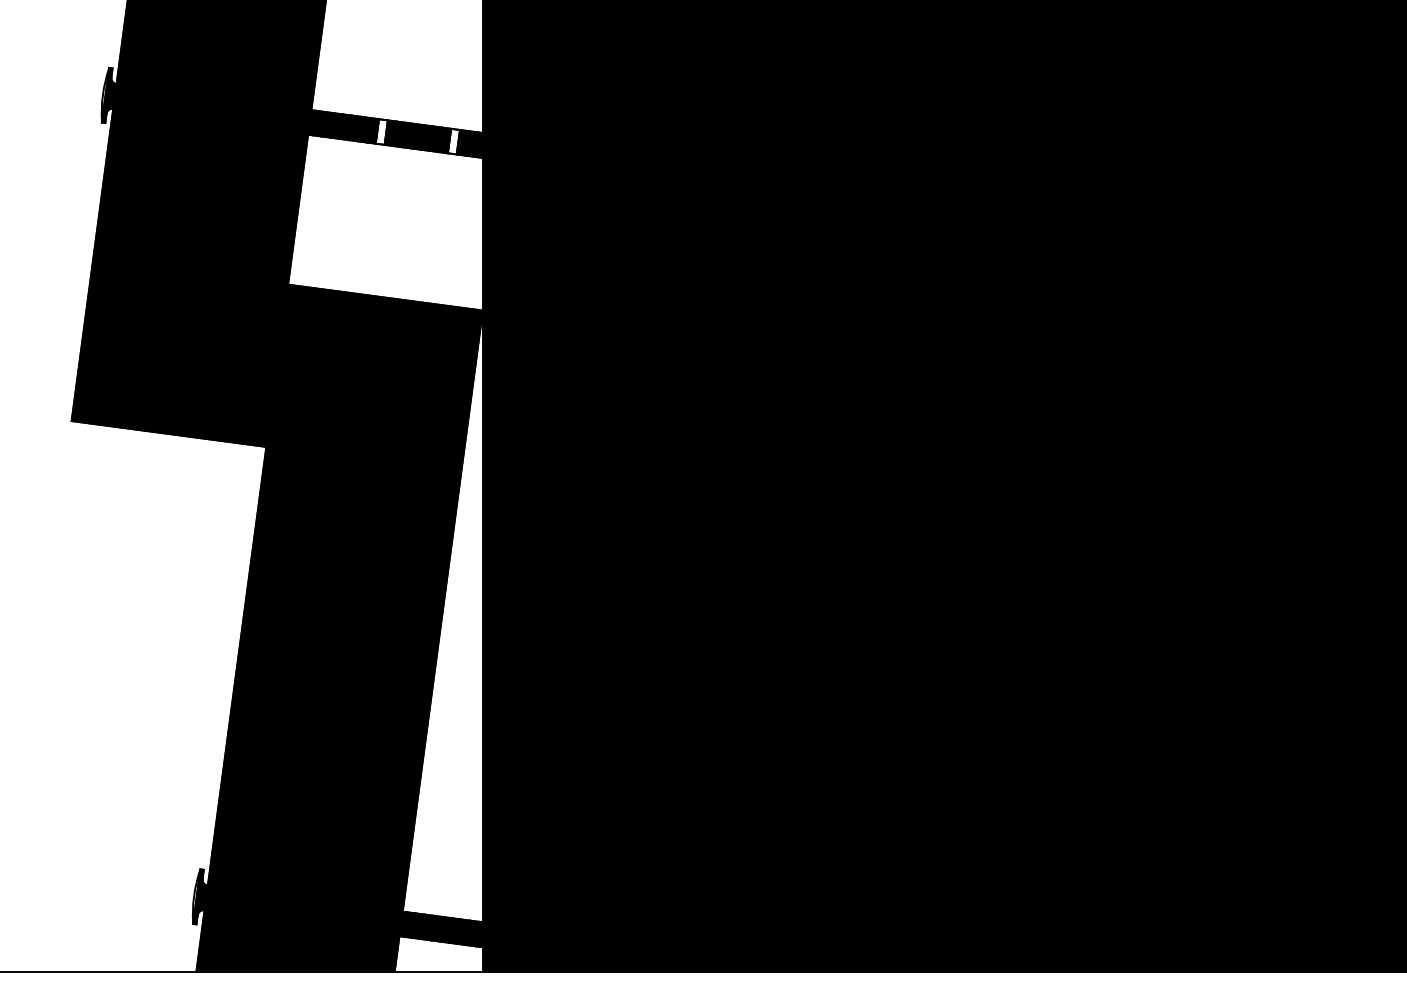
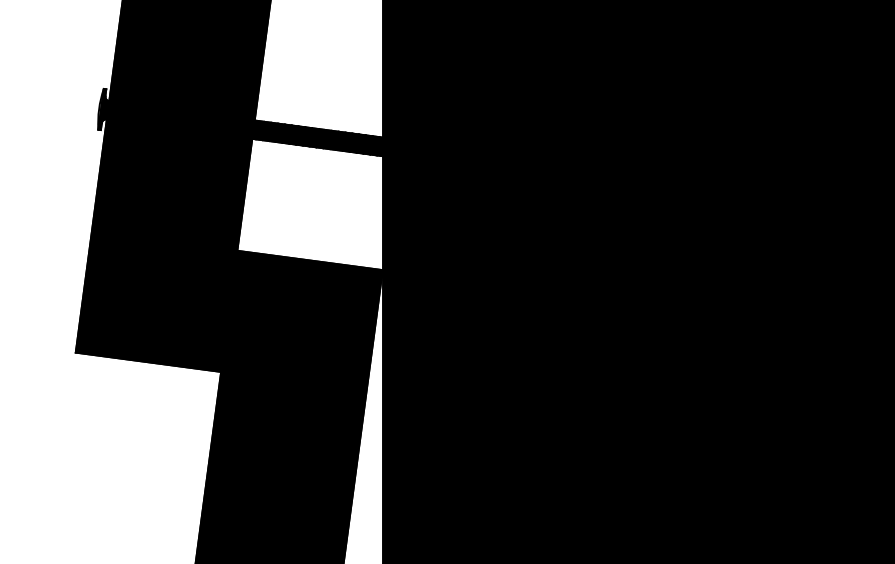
fill: (381, 131) -> (307, 136), added
fill: (453, 141) -> (360, 143), added

